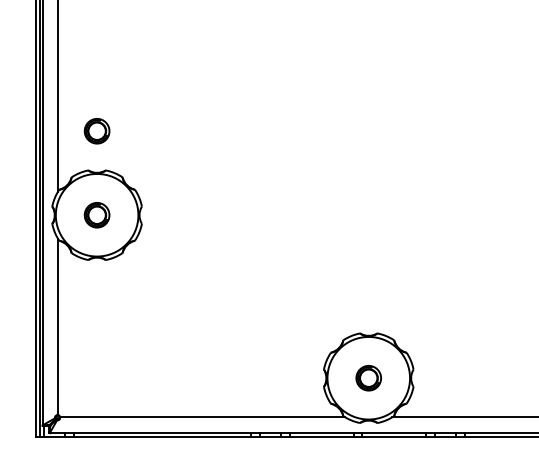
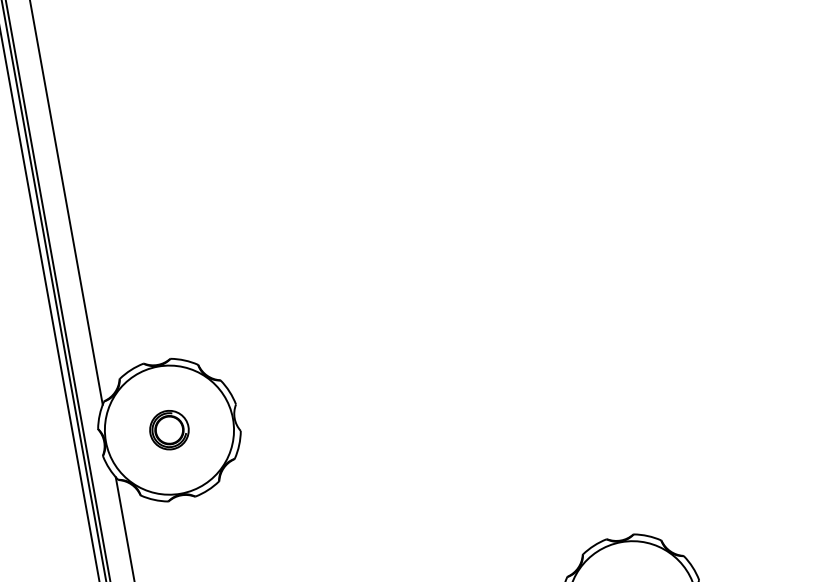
part: (96, 131) -> (145, 301), removed

